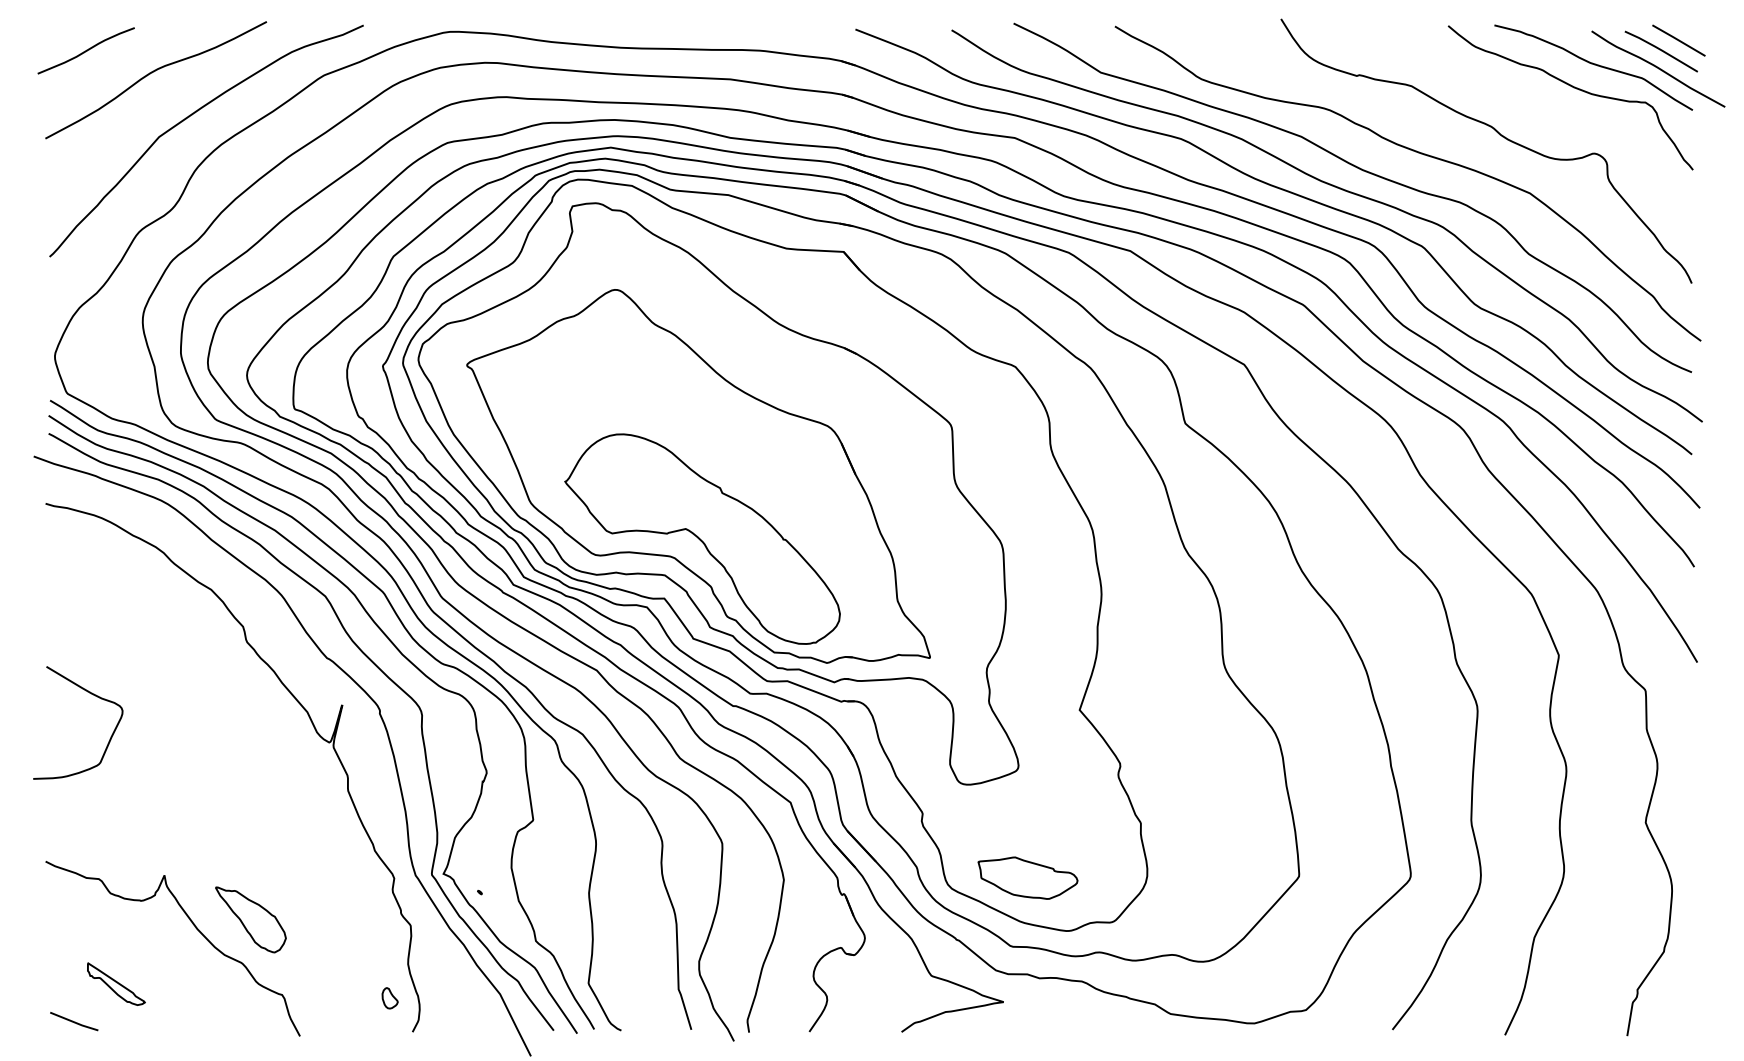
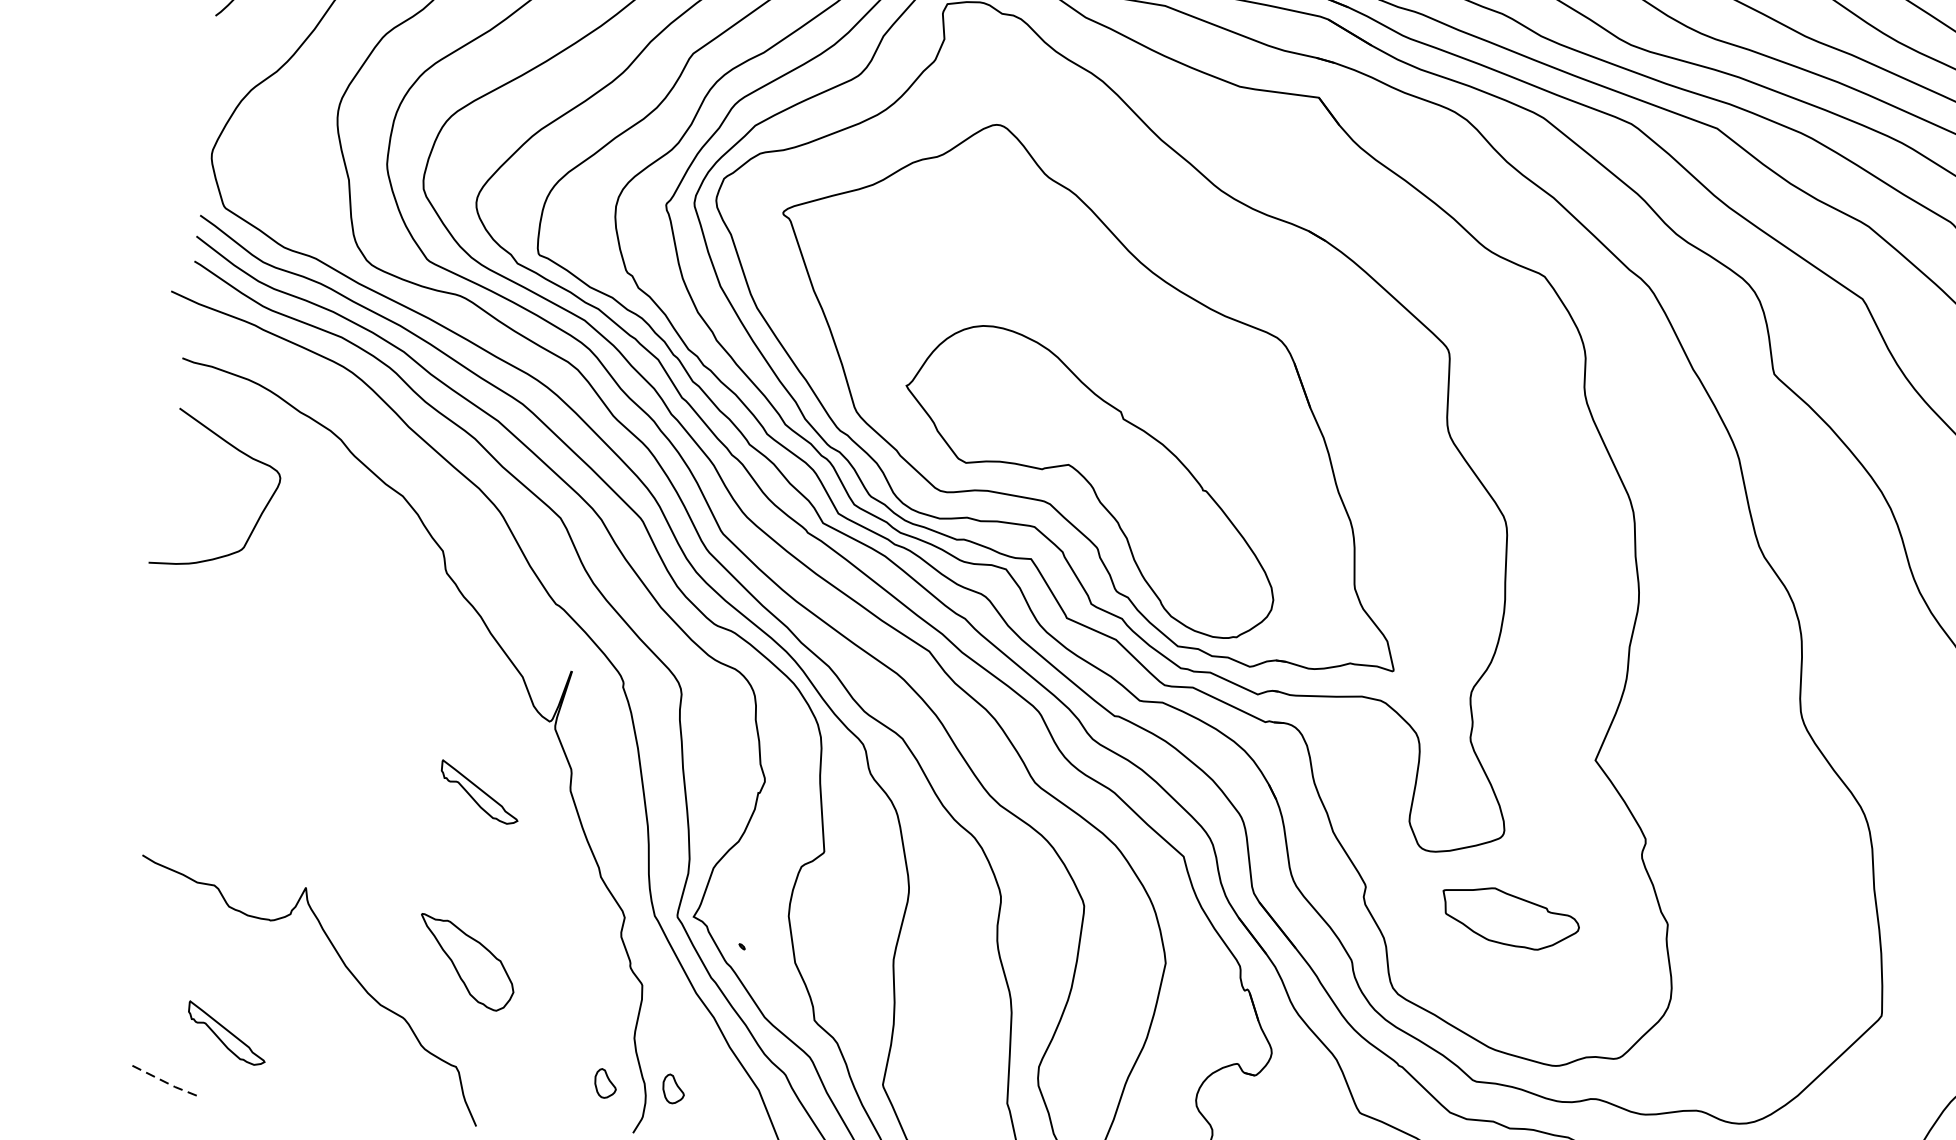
curve: (91, 694) -> (239, 451), moved
part: (283, 796) -> (480, 791), added
part: (1027, 877) -> (1509, 917), moved
part: (250, 919) -> (466, 962), moved
part: (438, 998) -> (672, 1089), added
line: (74, 1022) -> (164, 1081), solid -> dashed

